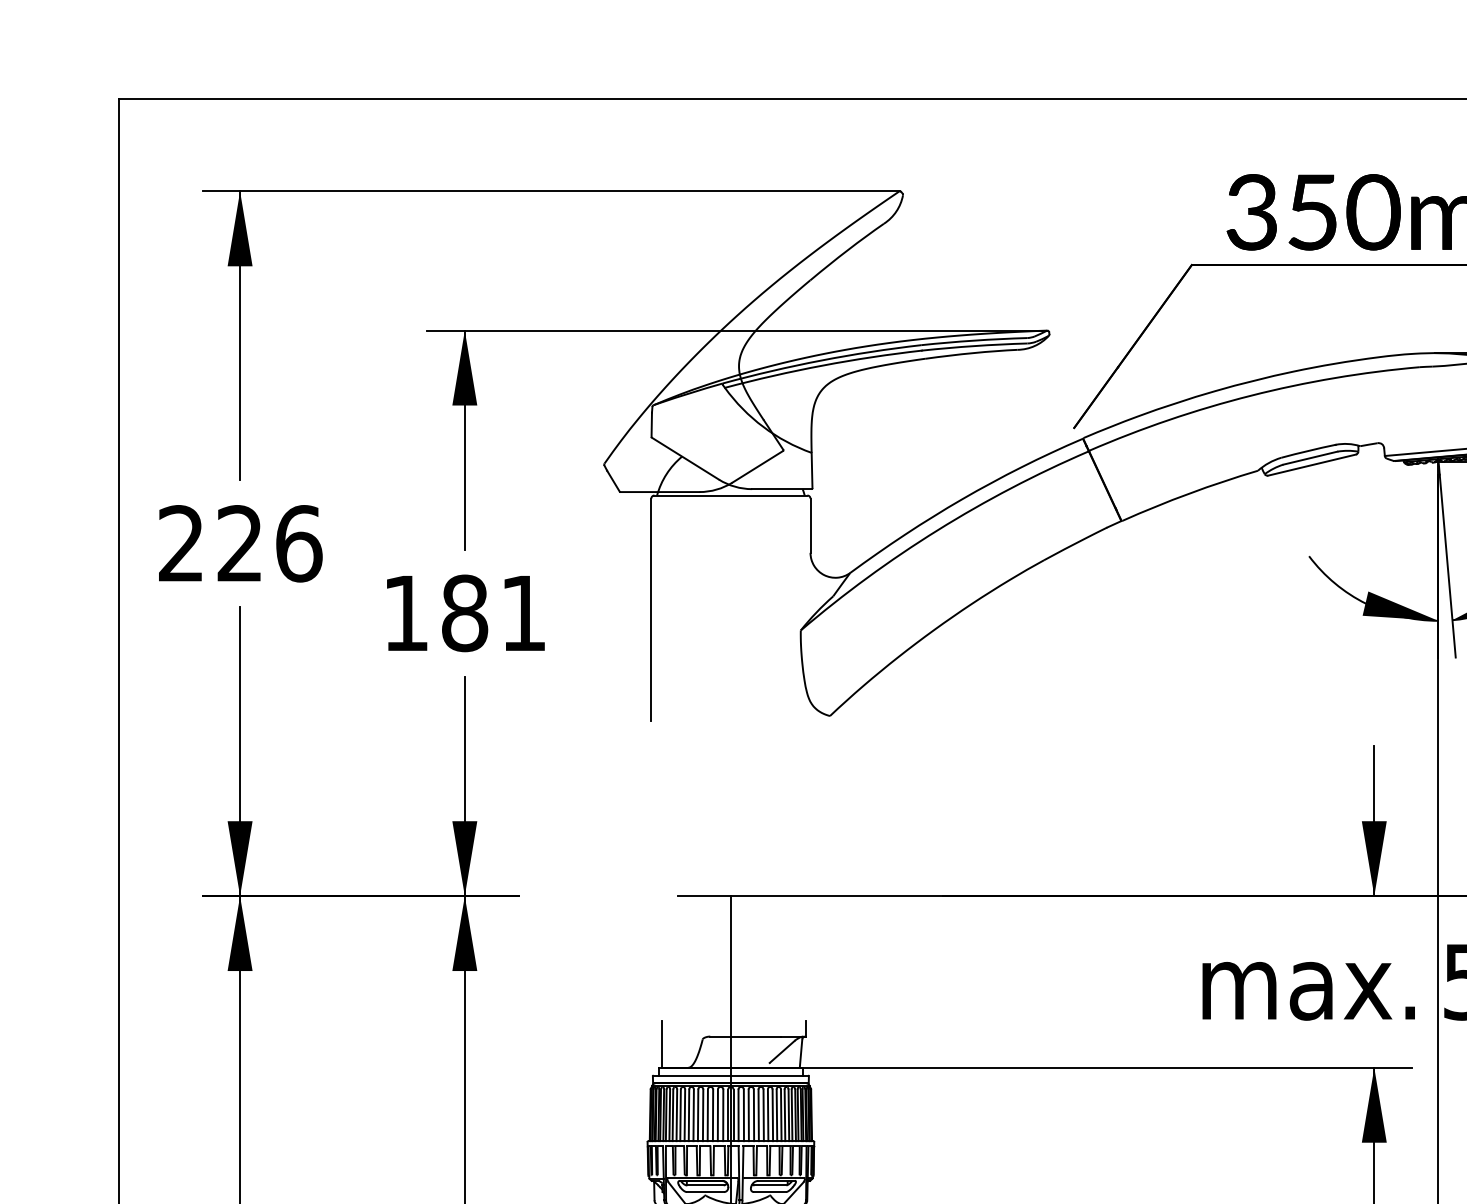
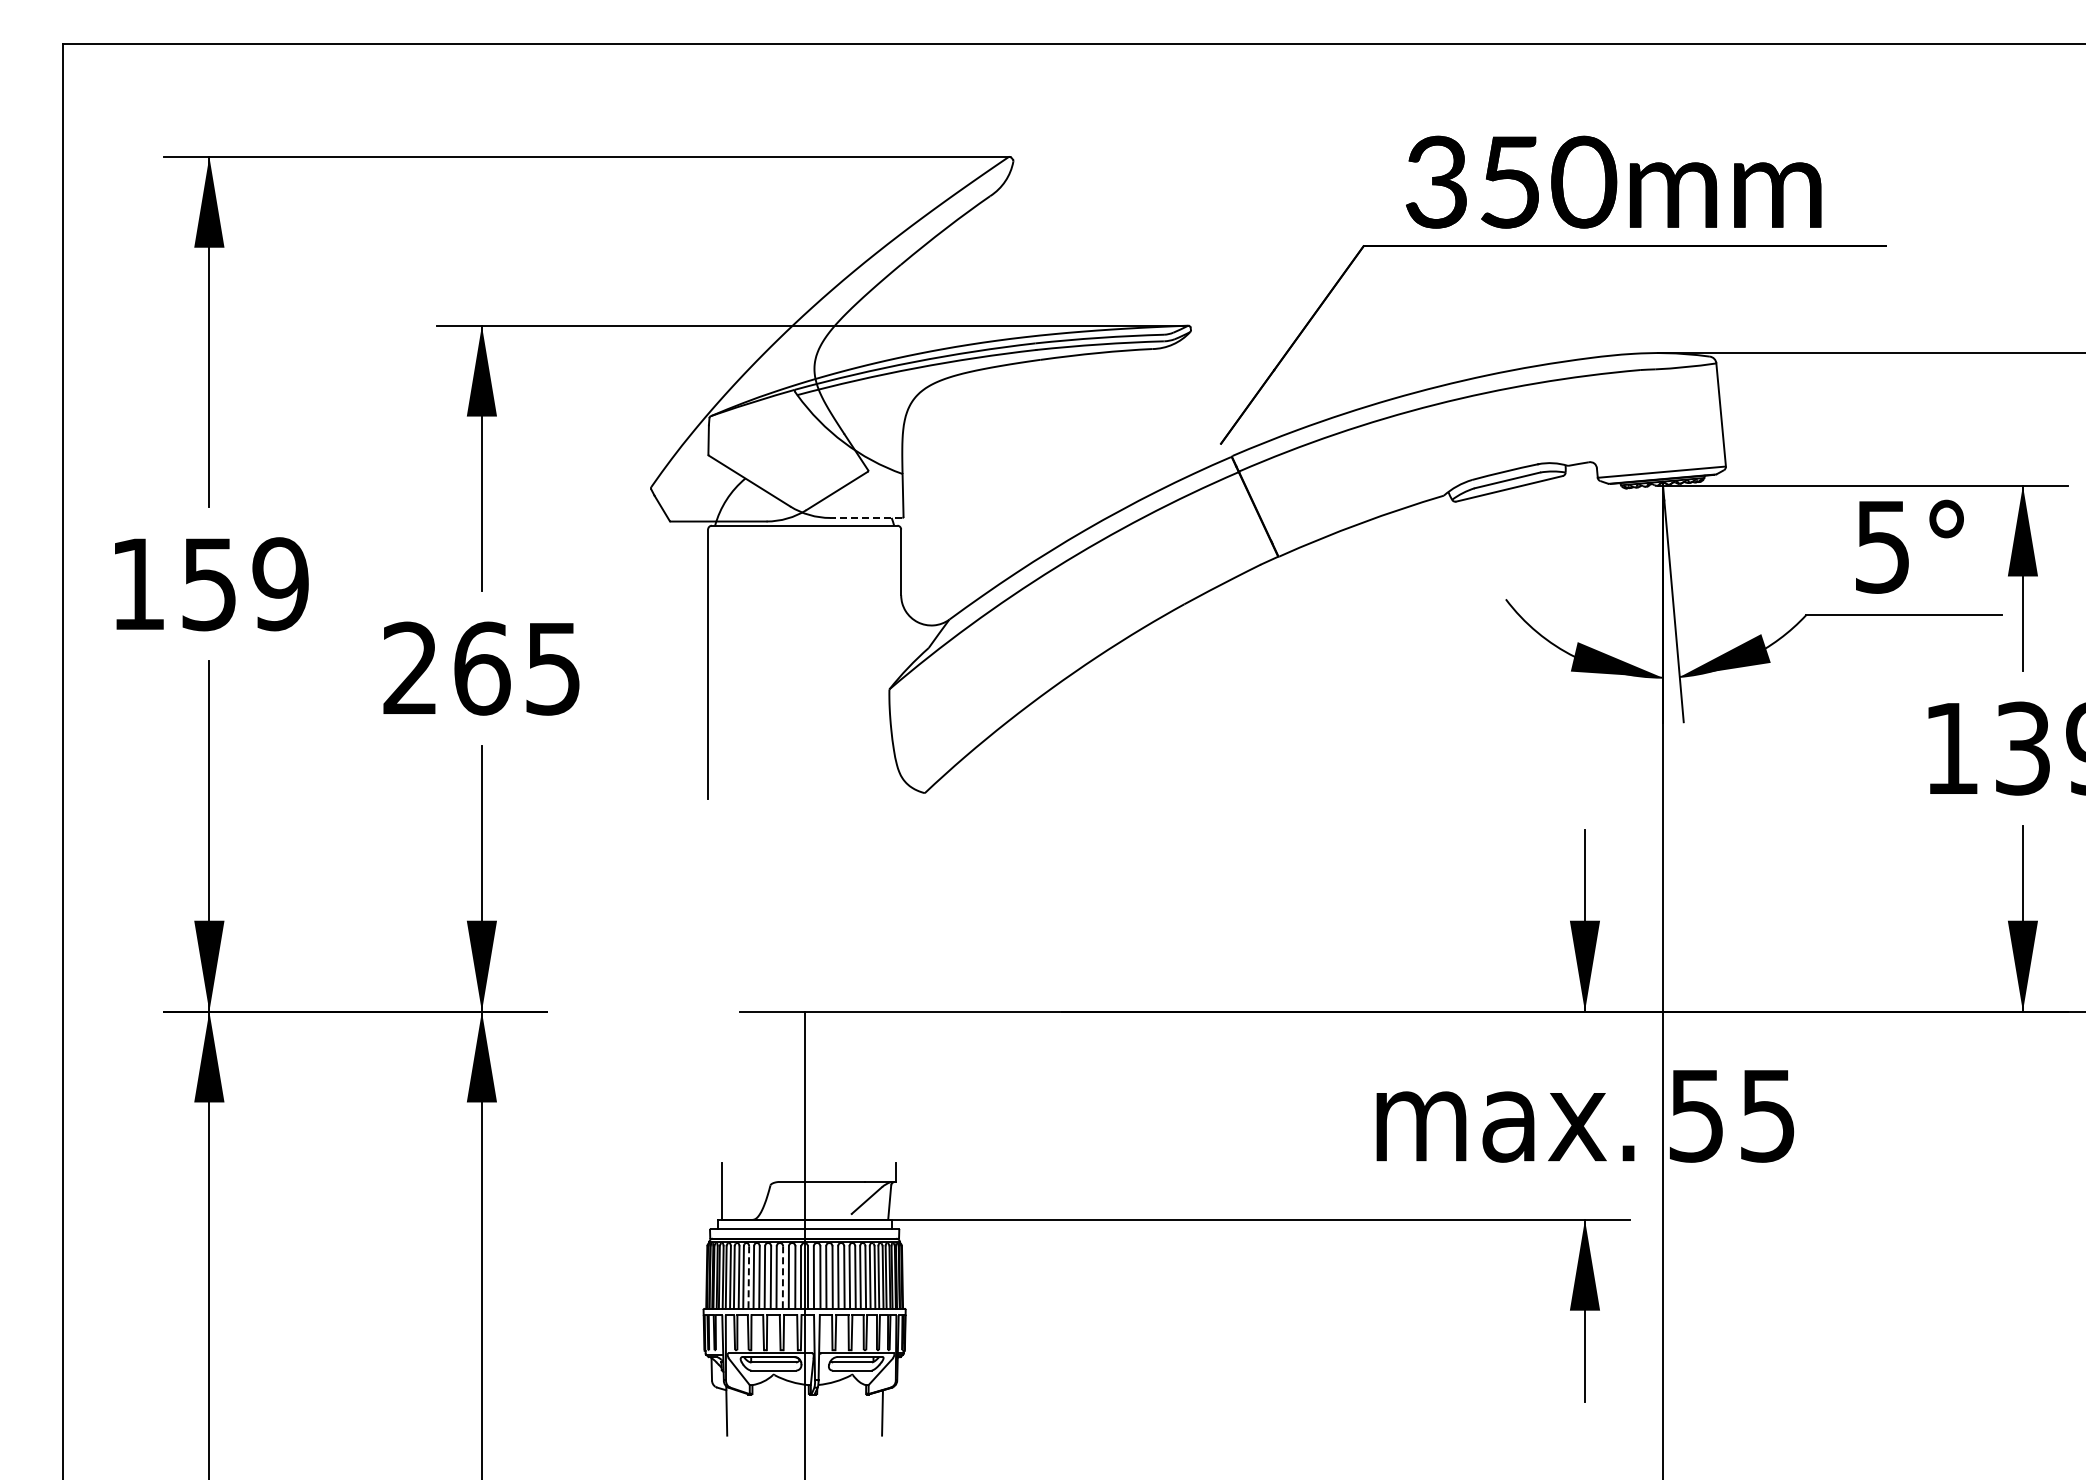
line: (781, 488) -> (865, 517), solid -> dashed
text: (241, 543) -> (210, 584), 226 -> 159
text: (464, 613) -> (481, 668), 181 -> 265
line: (684, 1116) -> (748, 1278), solid -> dashed
line: (712, 1116) -> (782, 1278), solid -> dashed

